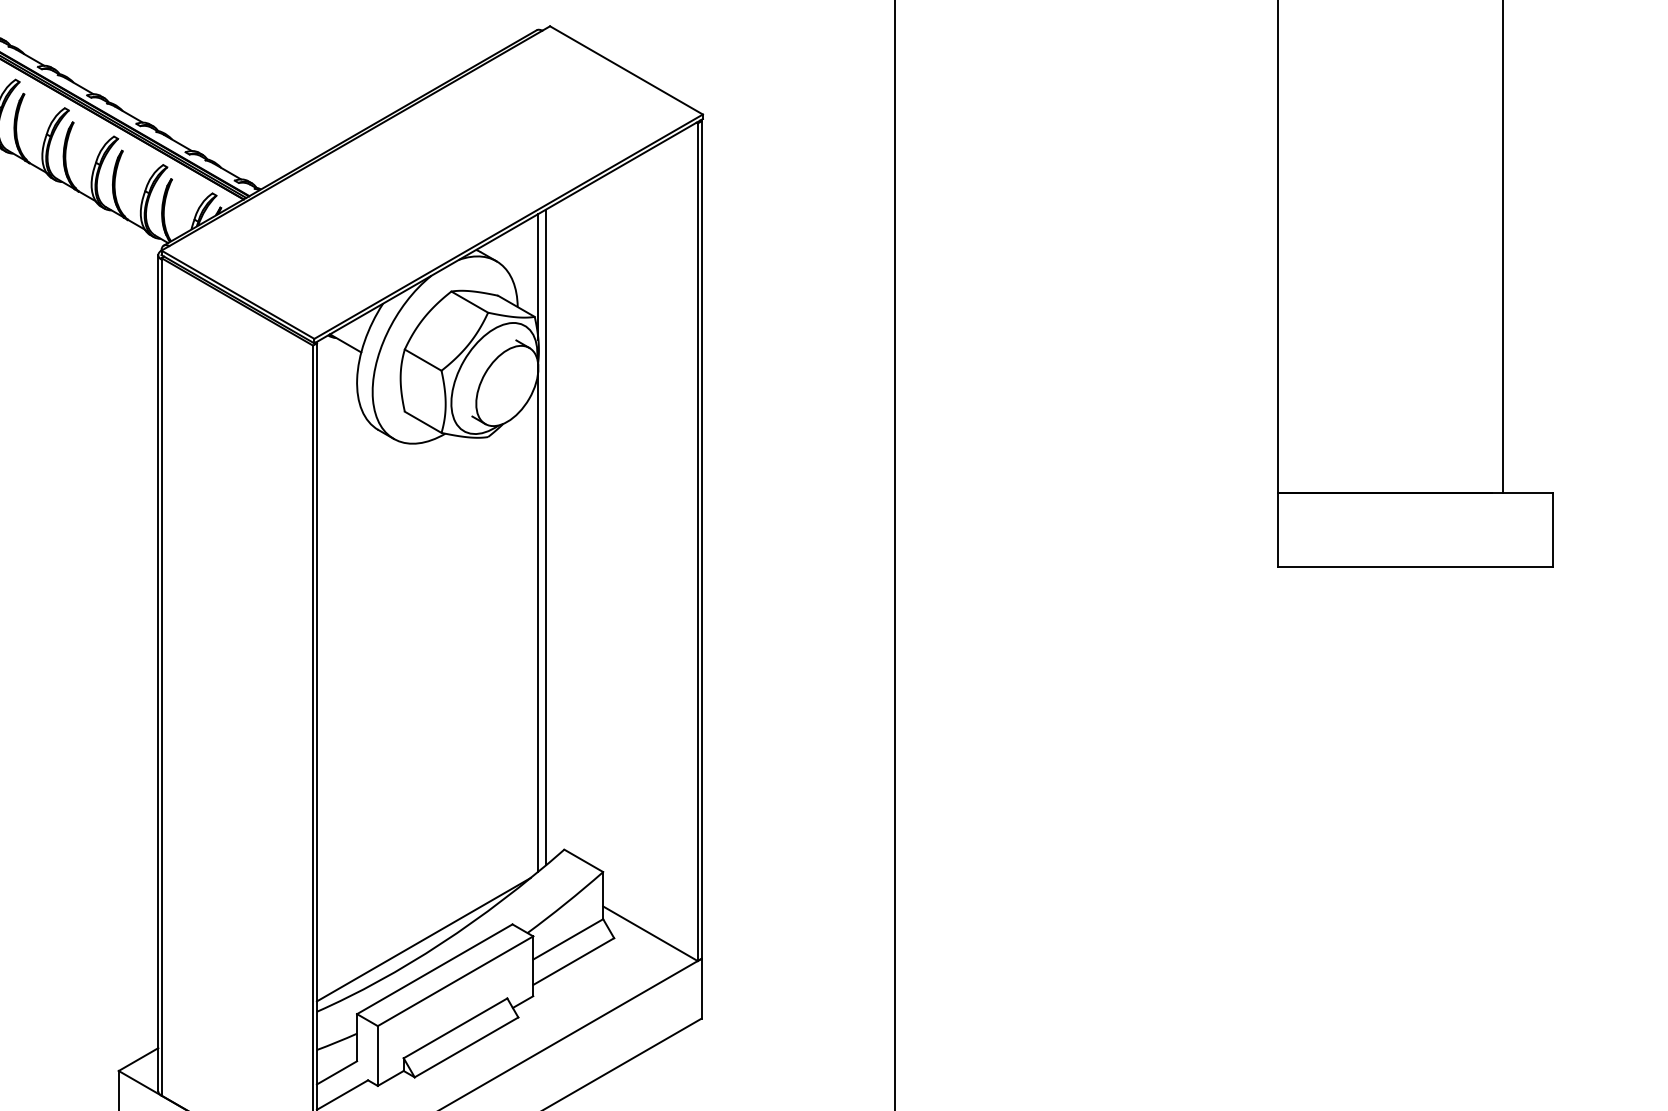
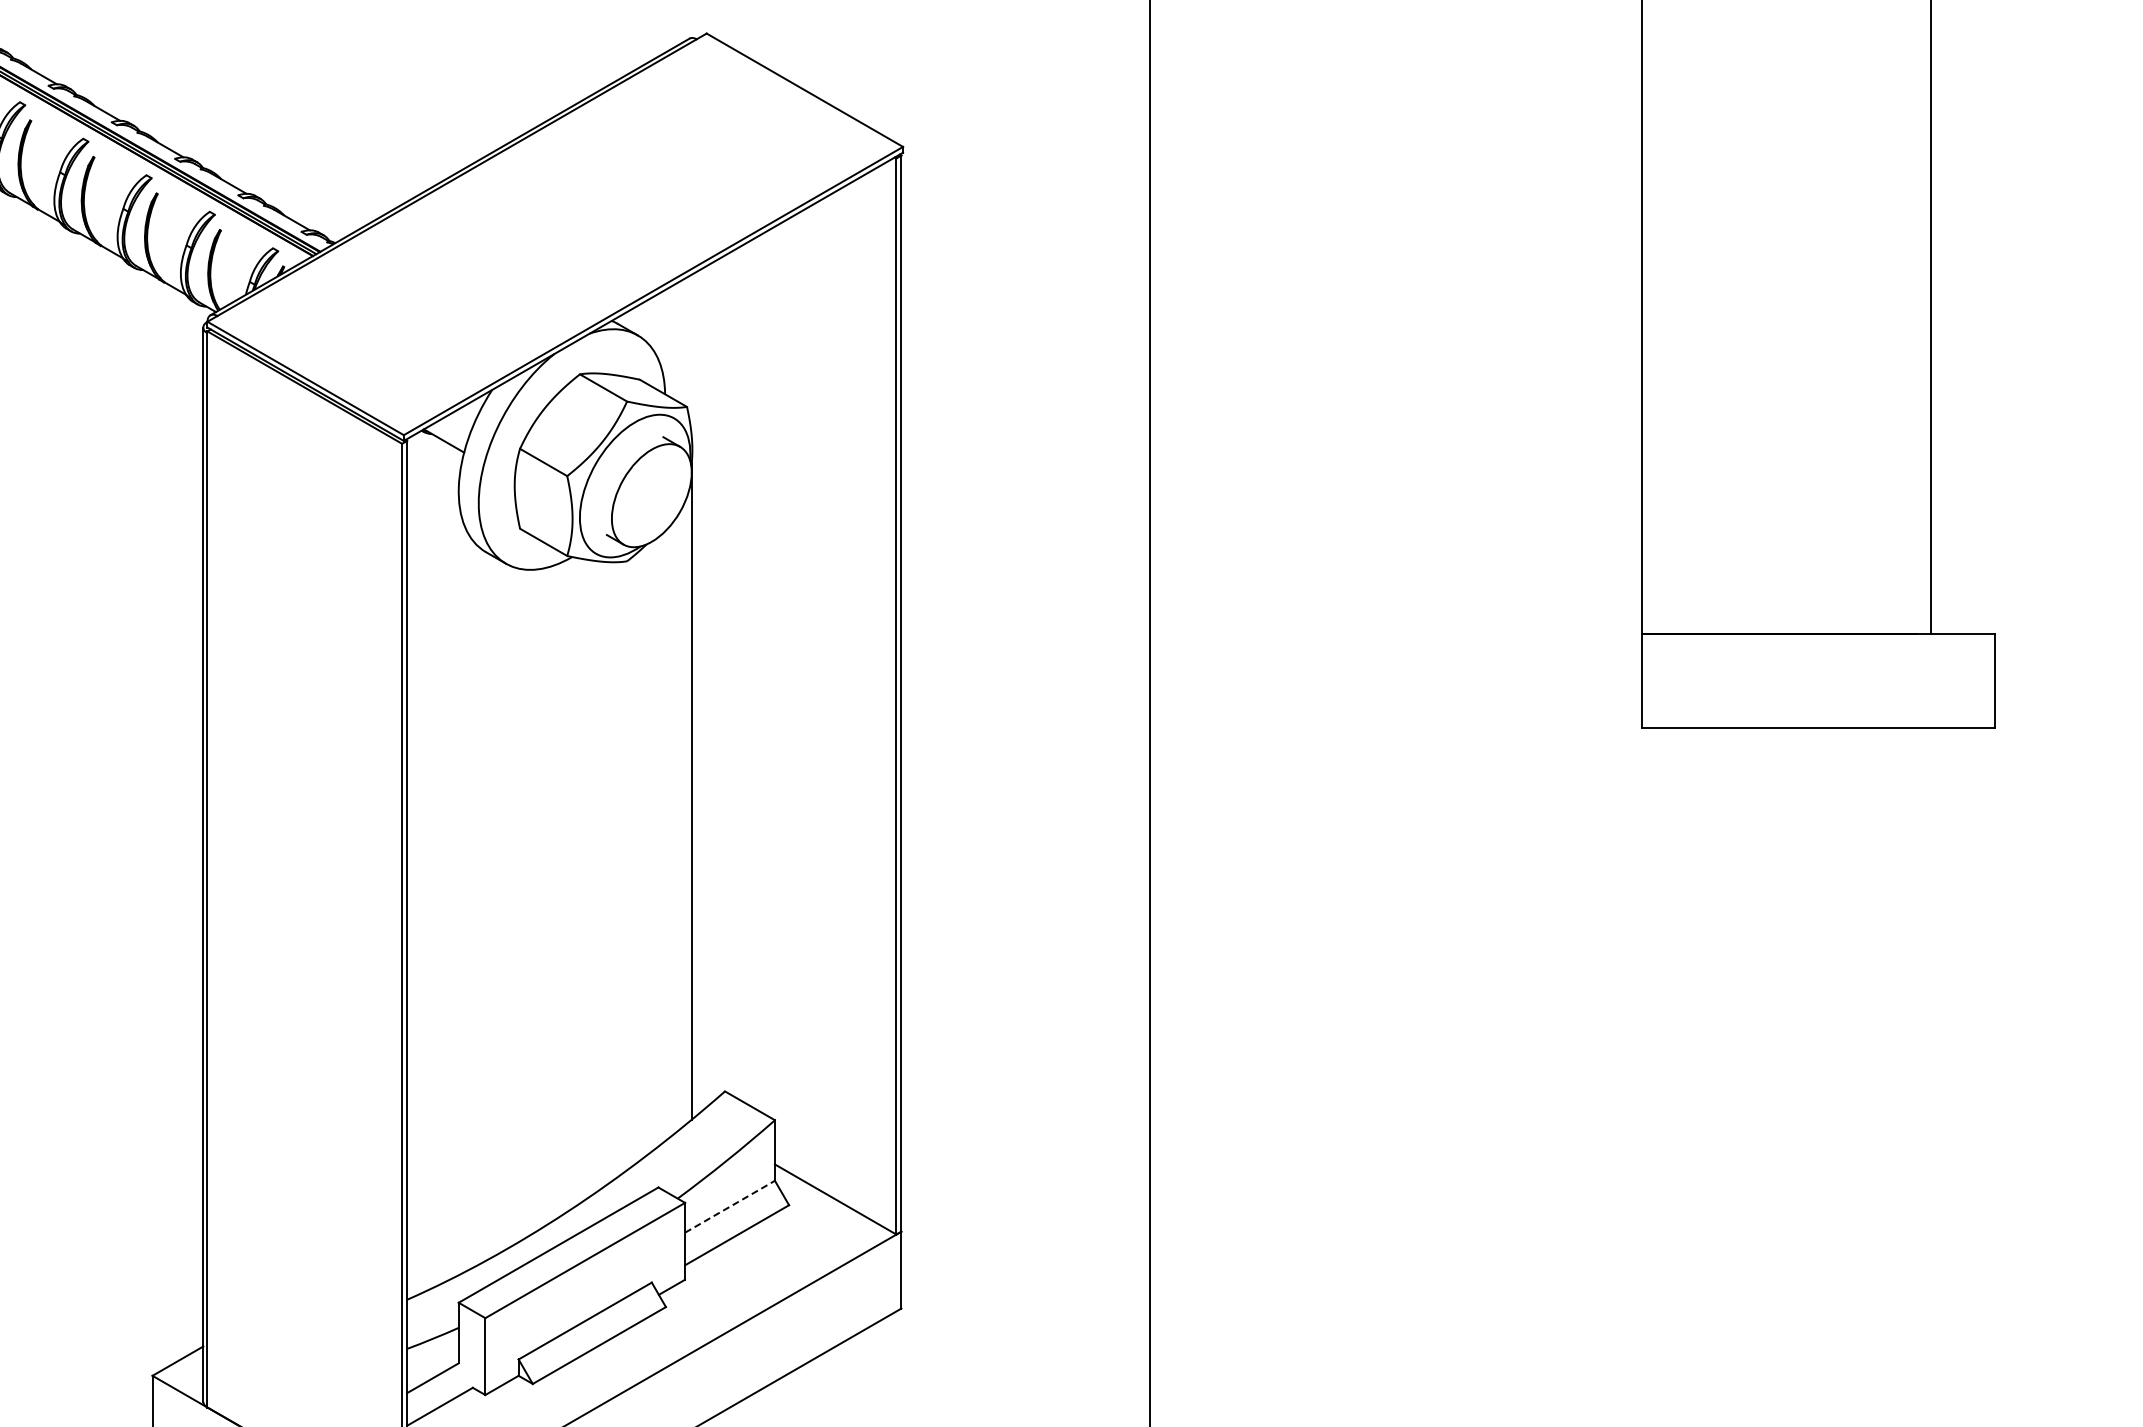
line: (538, 276) -> (691, 355), removed
line: (546, 536) -> (701, 689), removed
line: (423, 939) -> (544, 1206), removed
line: (568, 939) -> (730, 1206), solid -> dashed

